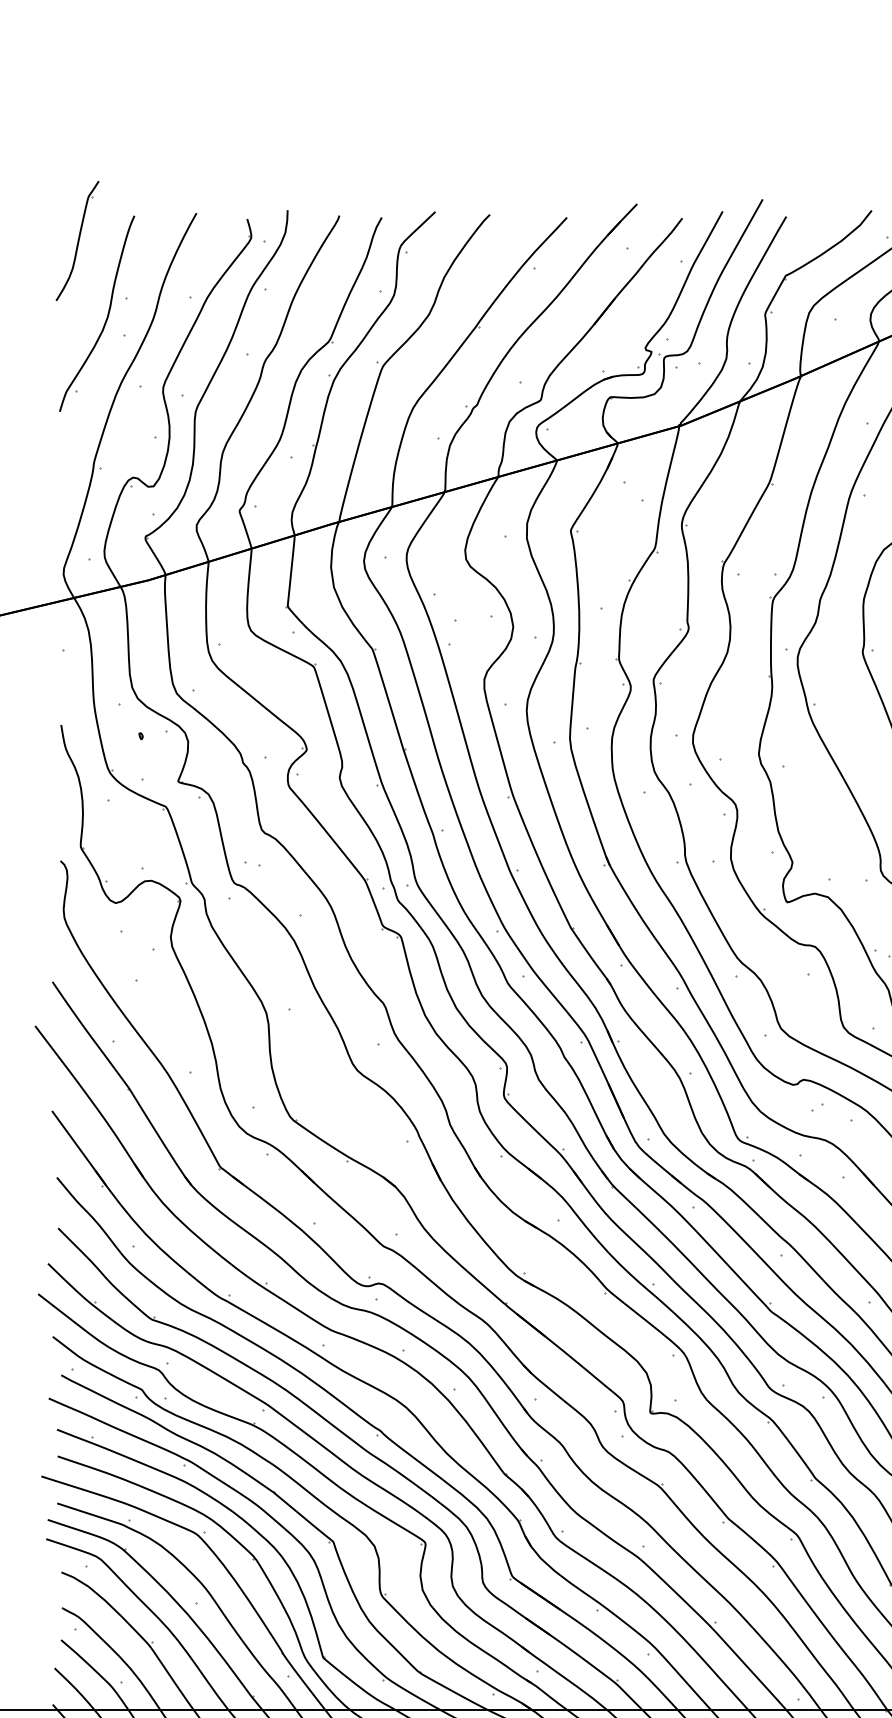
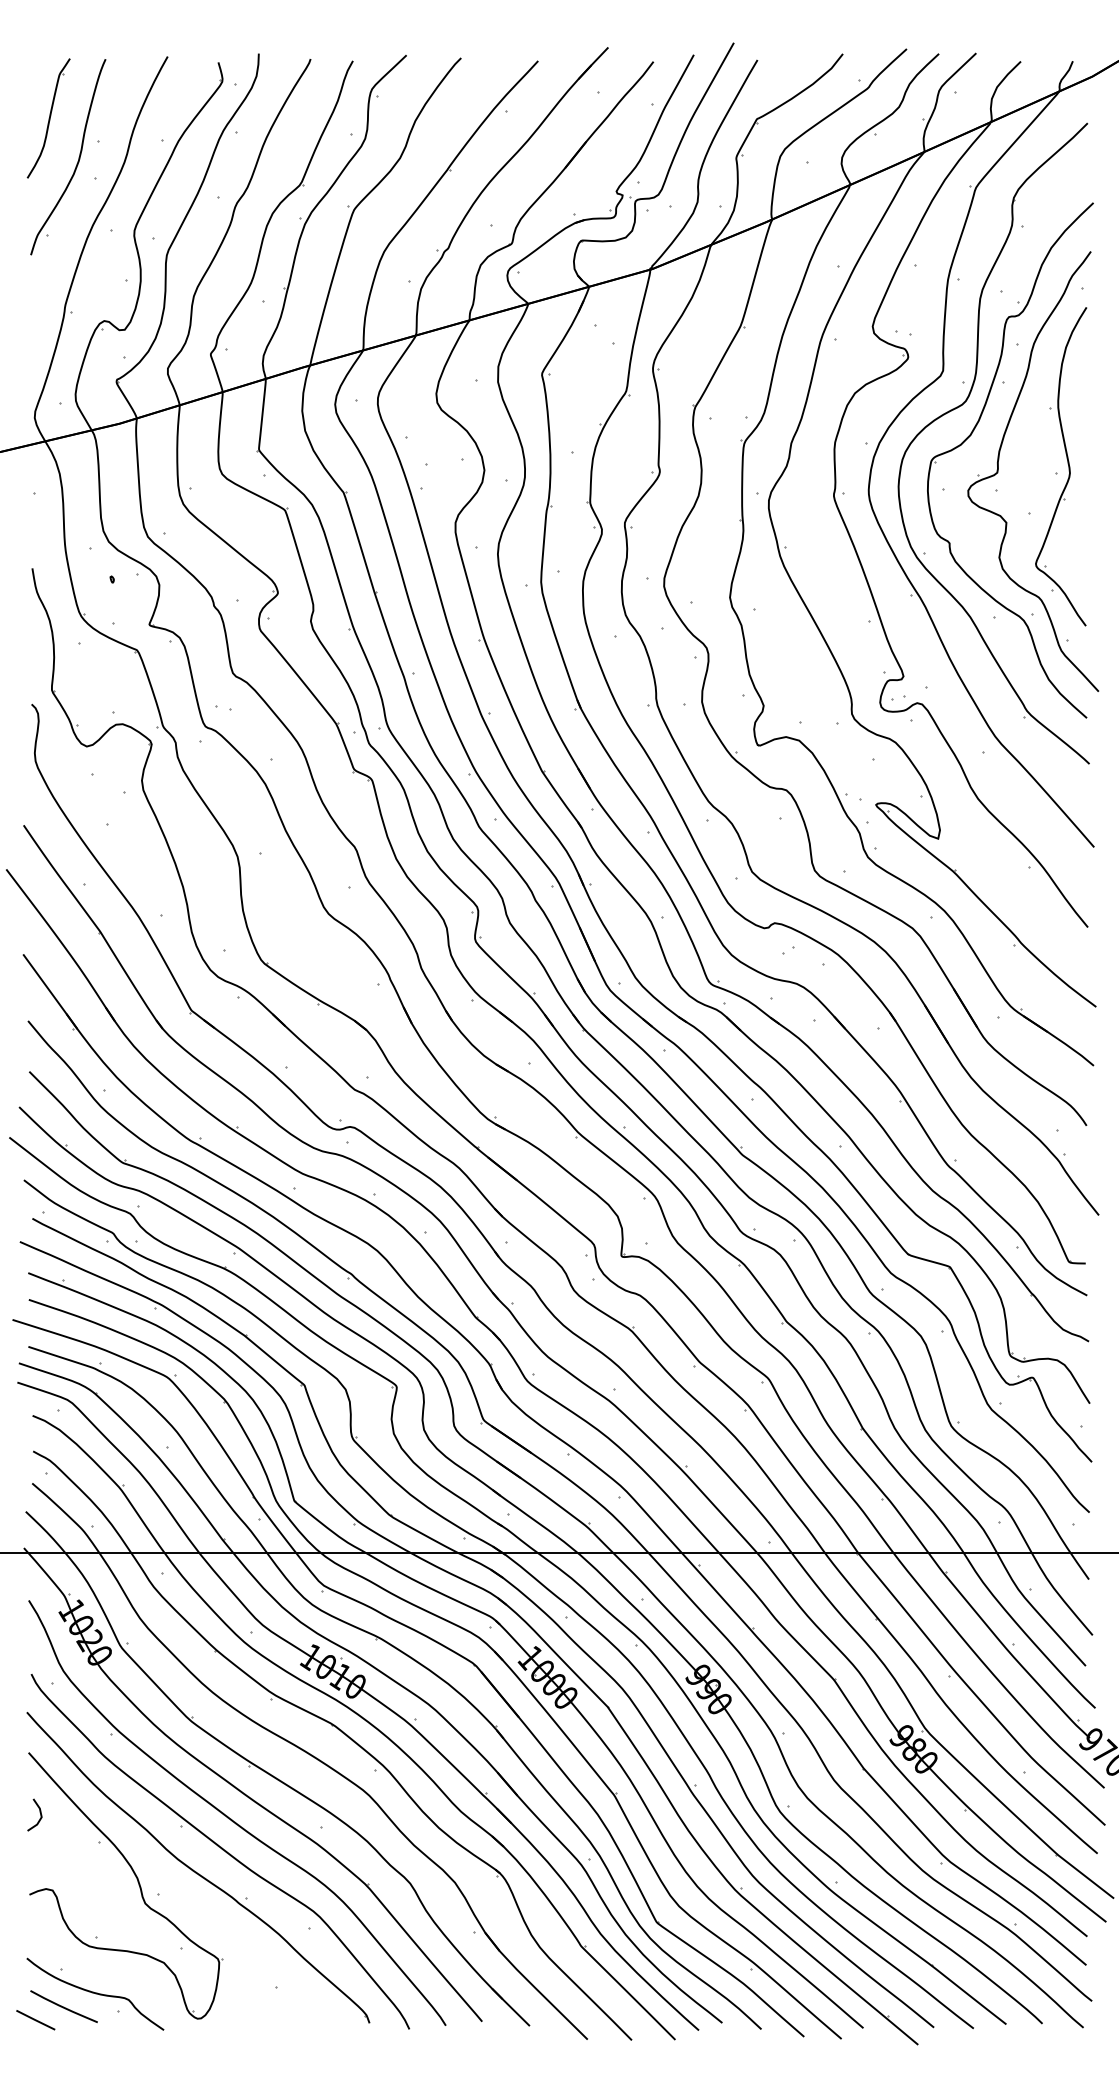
part: (77, 241) -> (48, 118), moved

